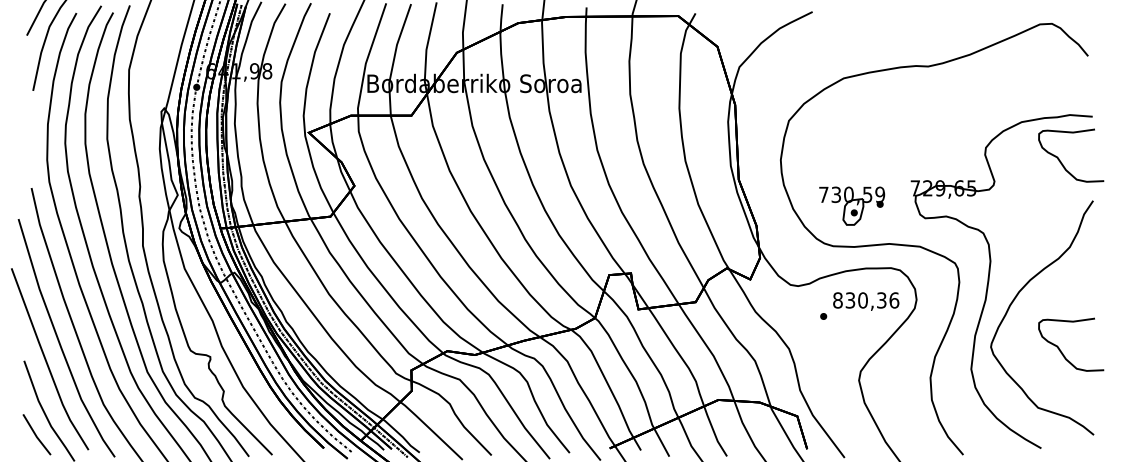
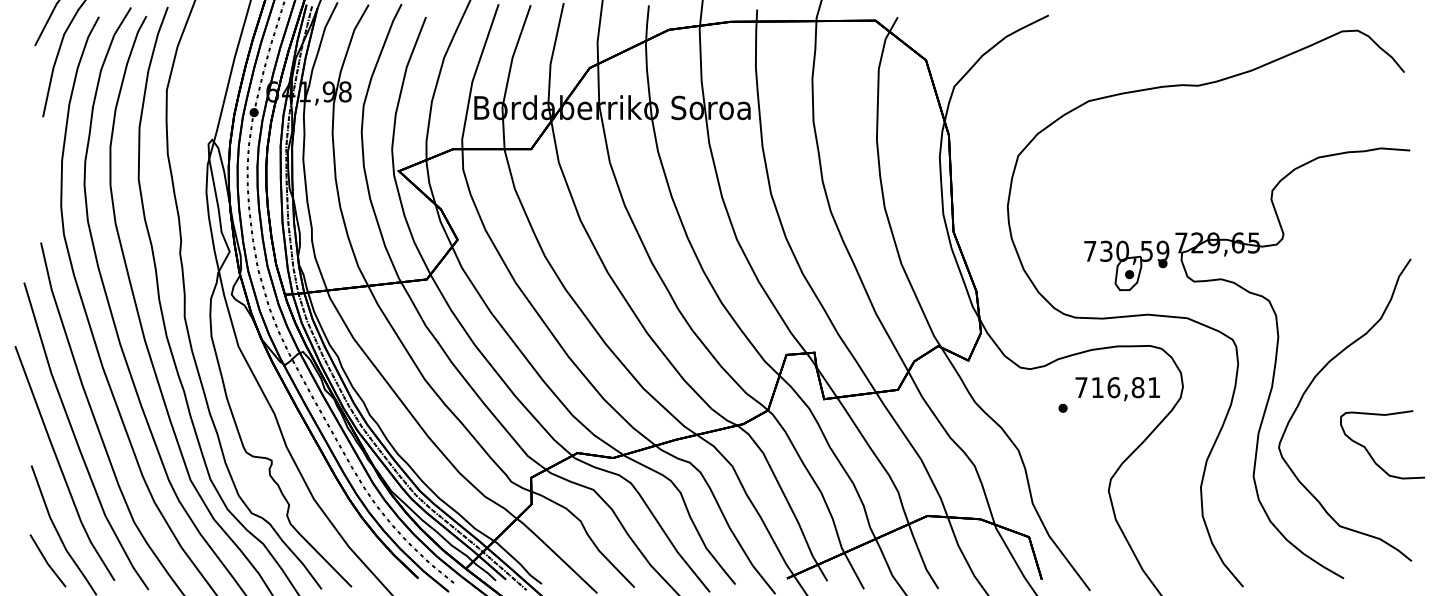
curve: (1061, 162) -> (1370, 209), removed
part: (851, 205) -> (1126, 265), moved
text: (865, 300) -> (1117, 387), 830,36 -> 716,81

